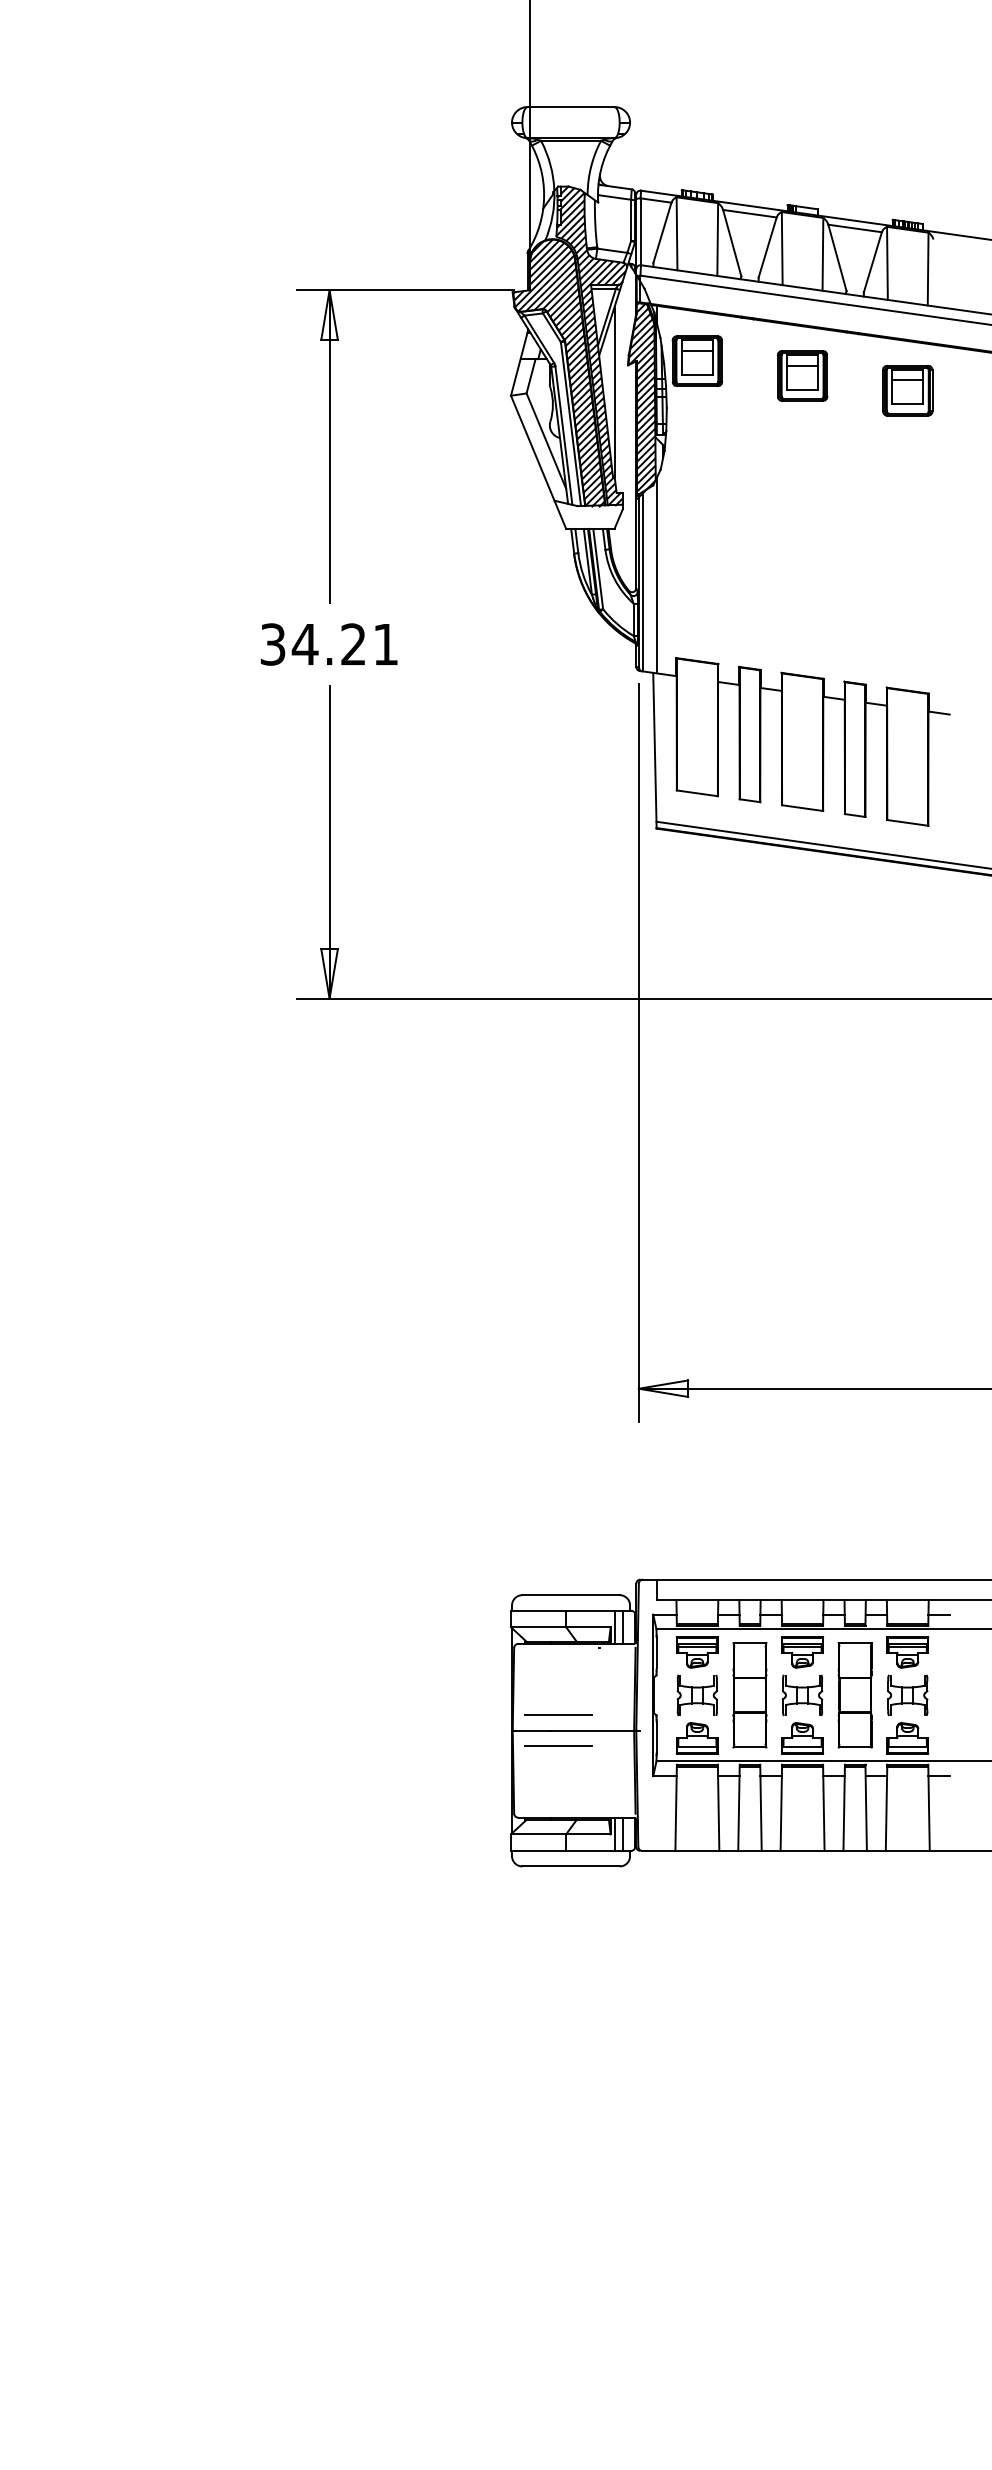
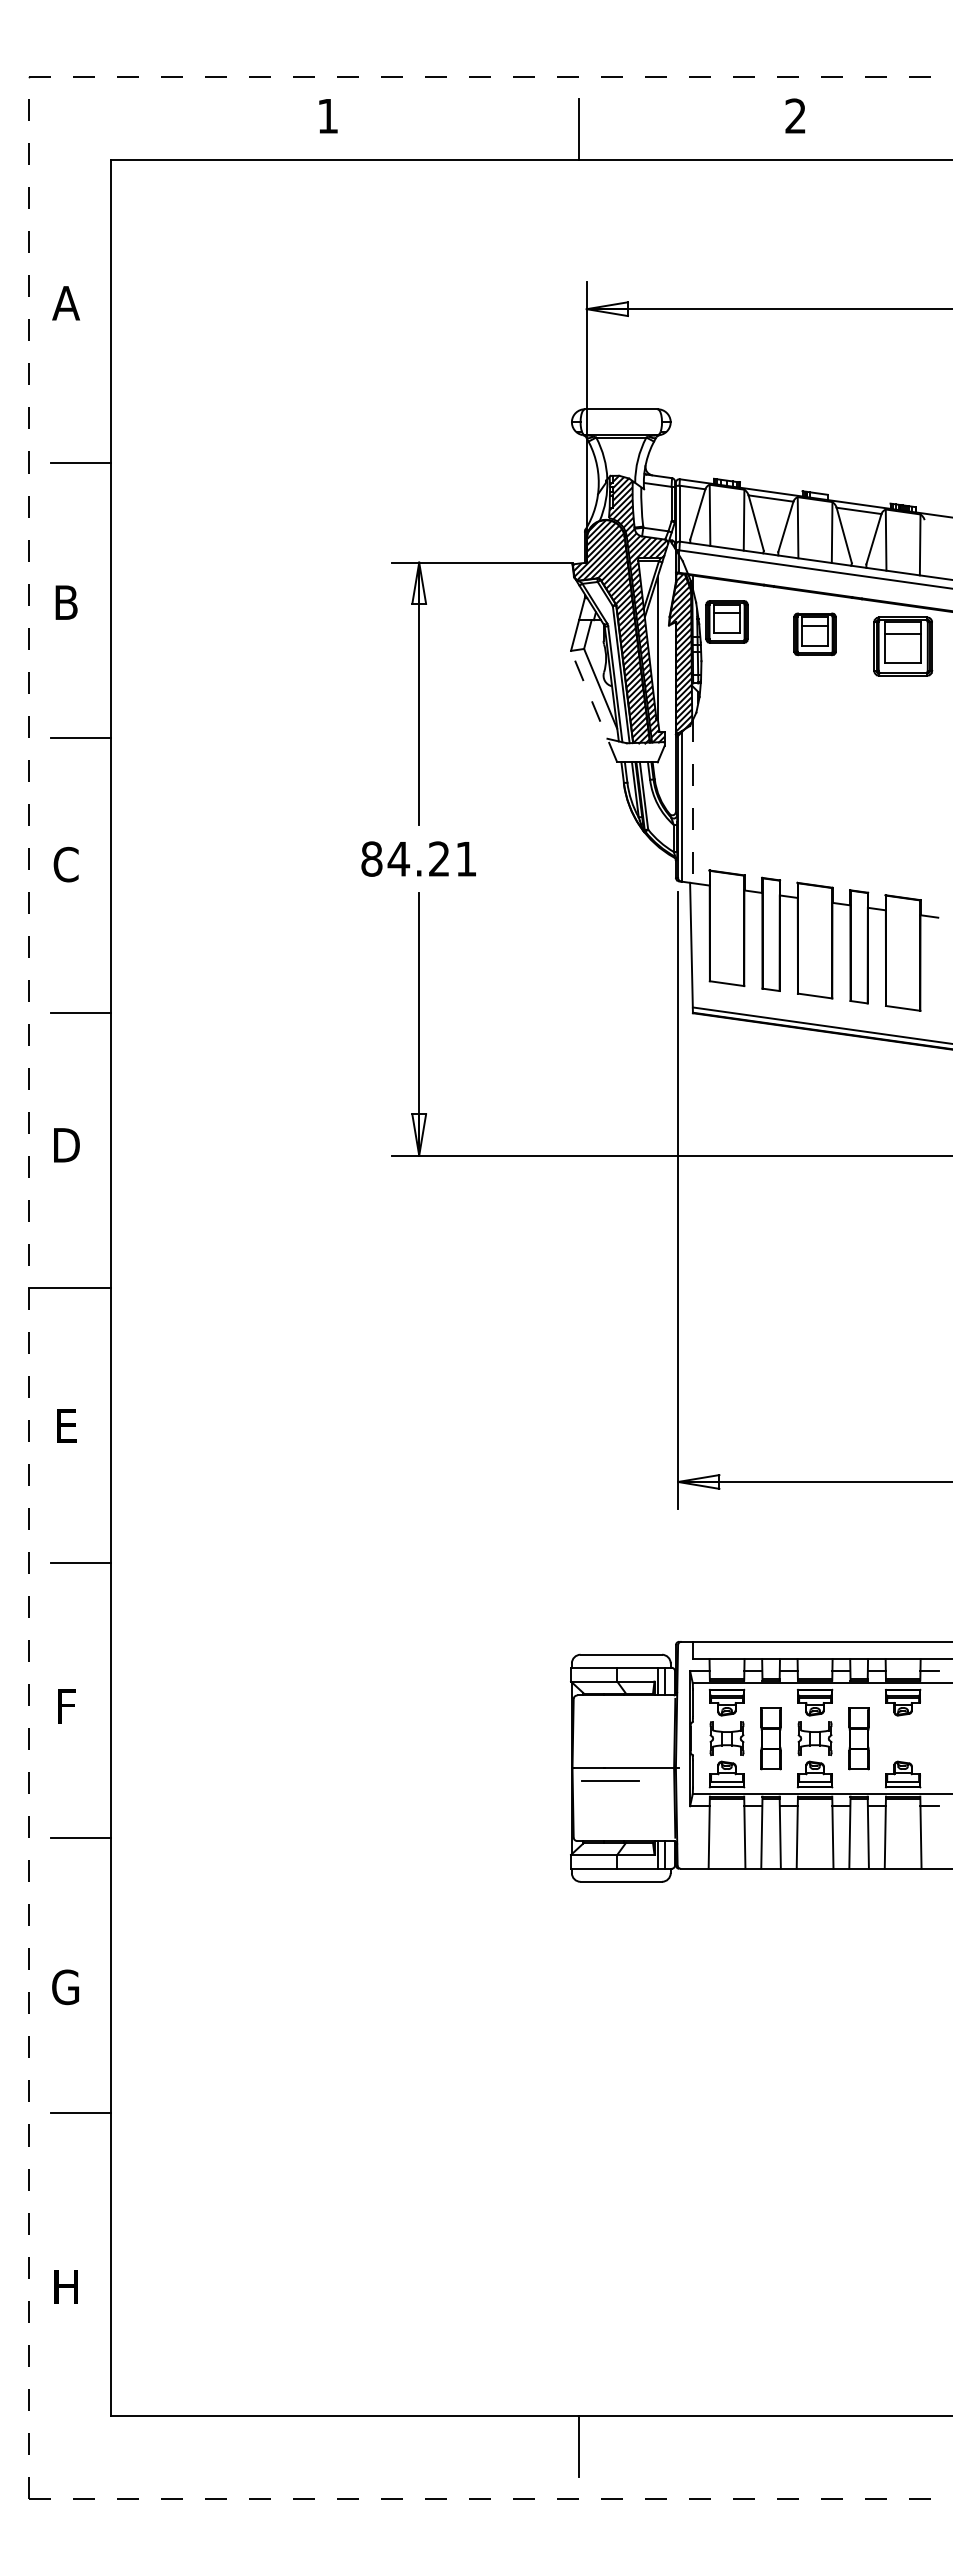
part: (907, 390) -> (902, 646), size x1.4
line: (537, 462) -> (593, 706), solid -> dashed
line: (657, 575) -> (693, 801), solid -> dashed
text: (272, 643) -> (371, 858), 34.21 -> 84.21
part: (749, 1695) -> (770, 1738), size x0.7
part: (854, 1695) -> (858, 1738), size x0.7
part: (907, 1695) -> (902, 1738), removed
line: (558, 1715) -> (610, 1755), removed

